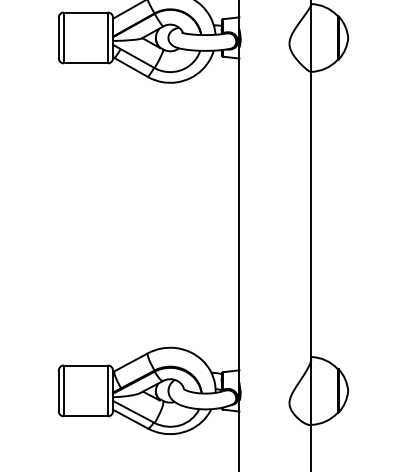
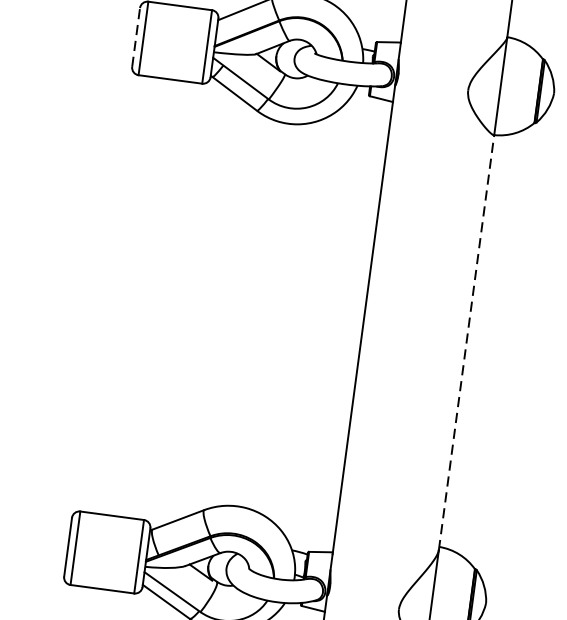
line: (58, 37) -> (135, 36), solid -> dashed
line: (311, 215) -> (466, 342), solid -> dashed

